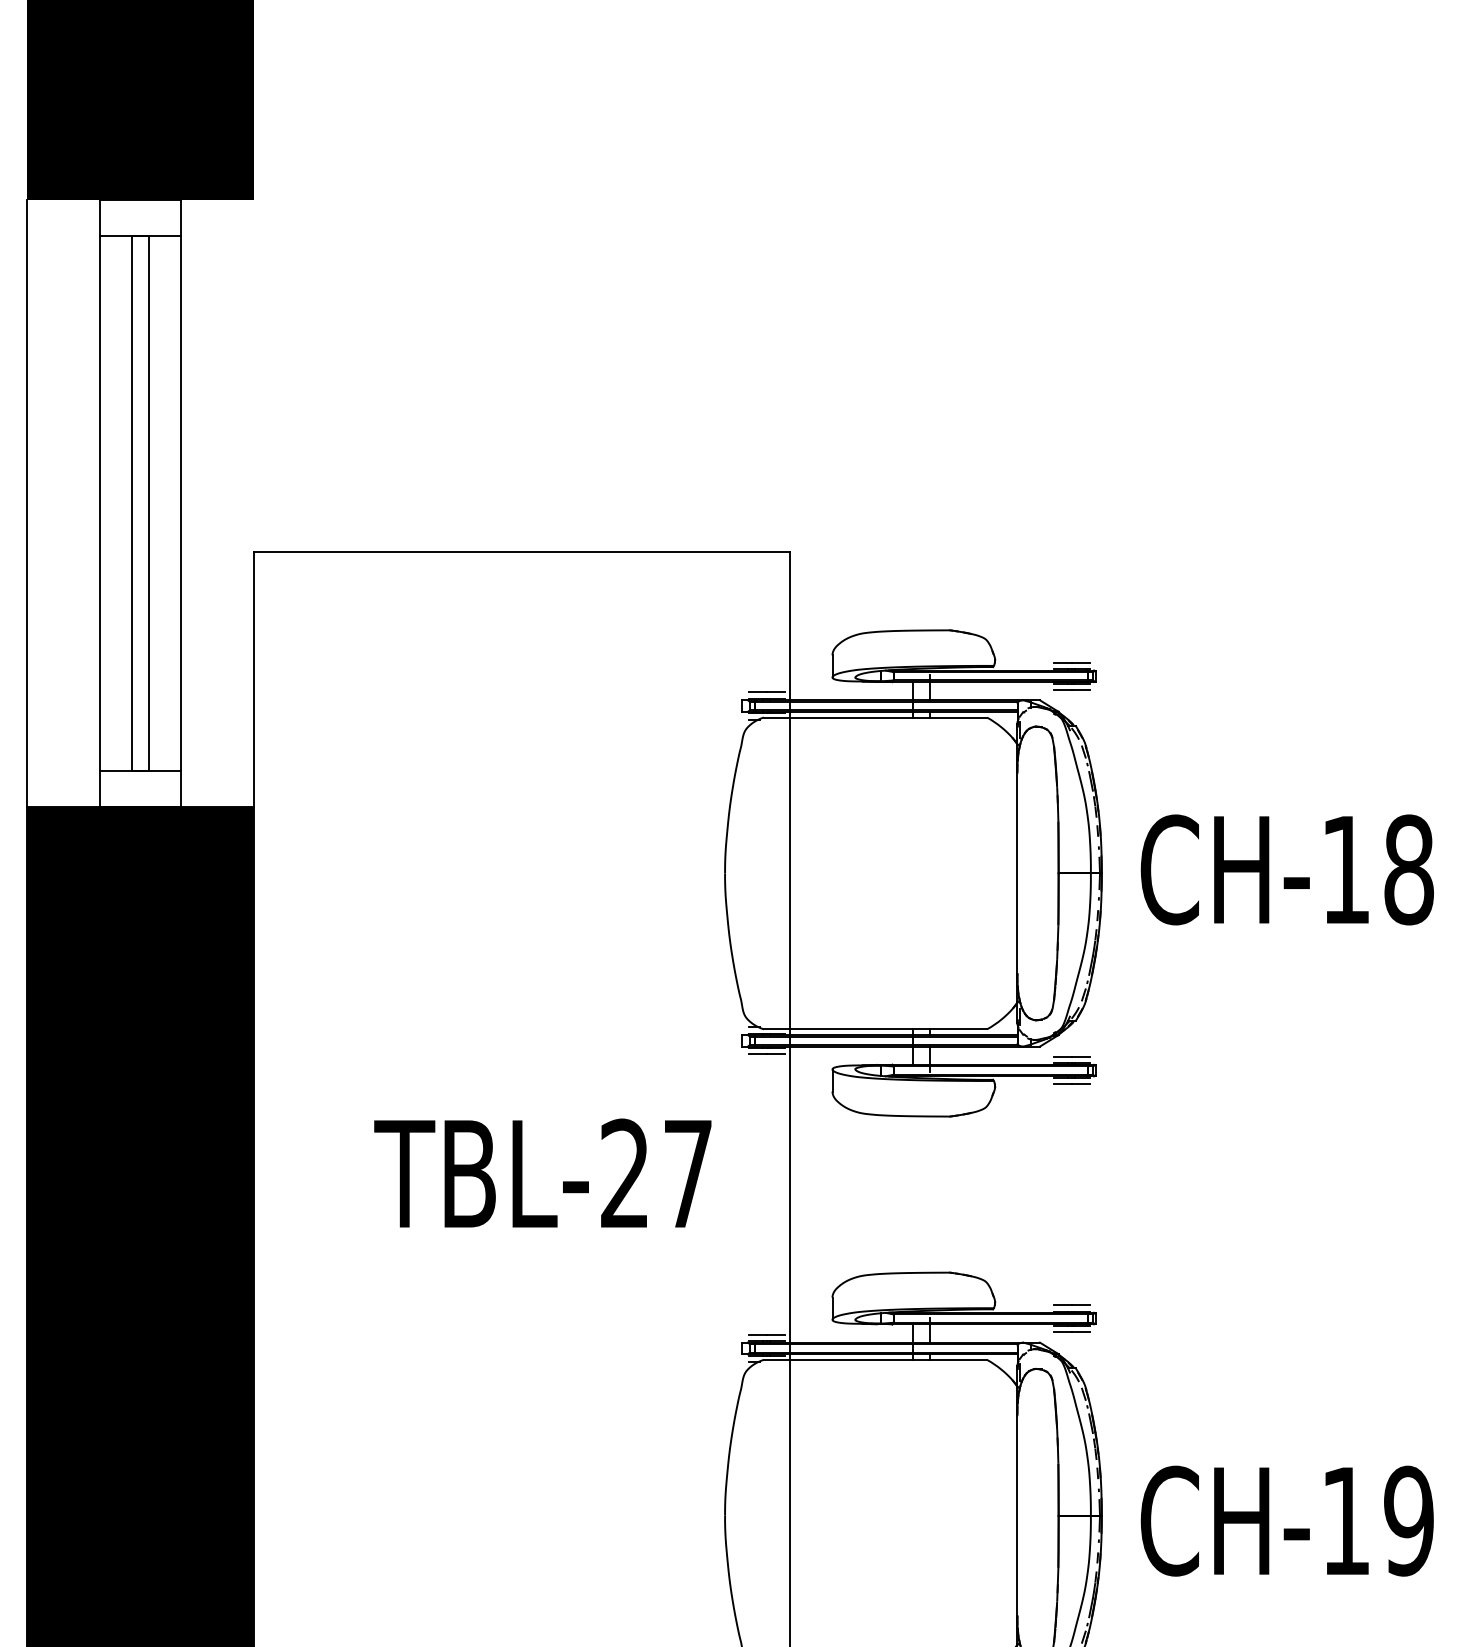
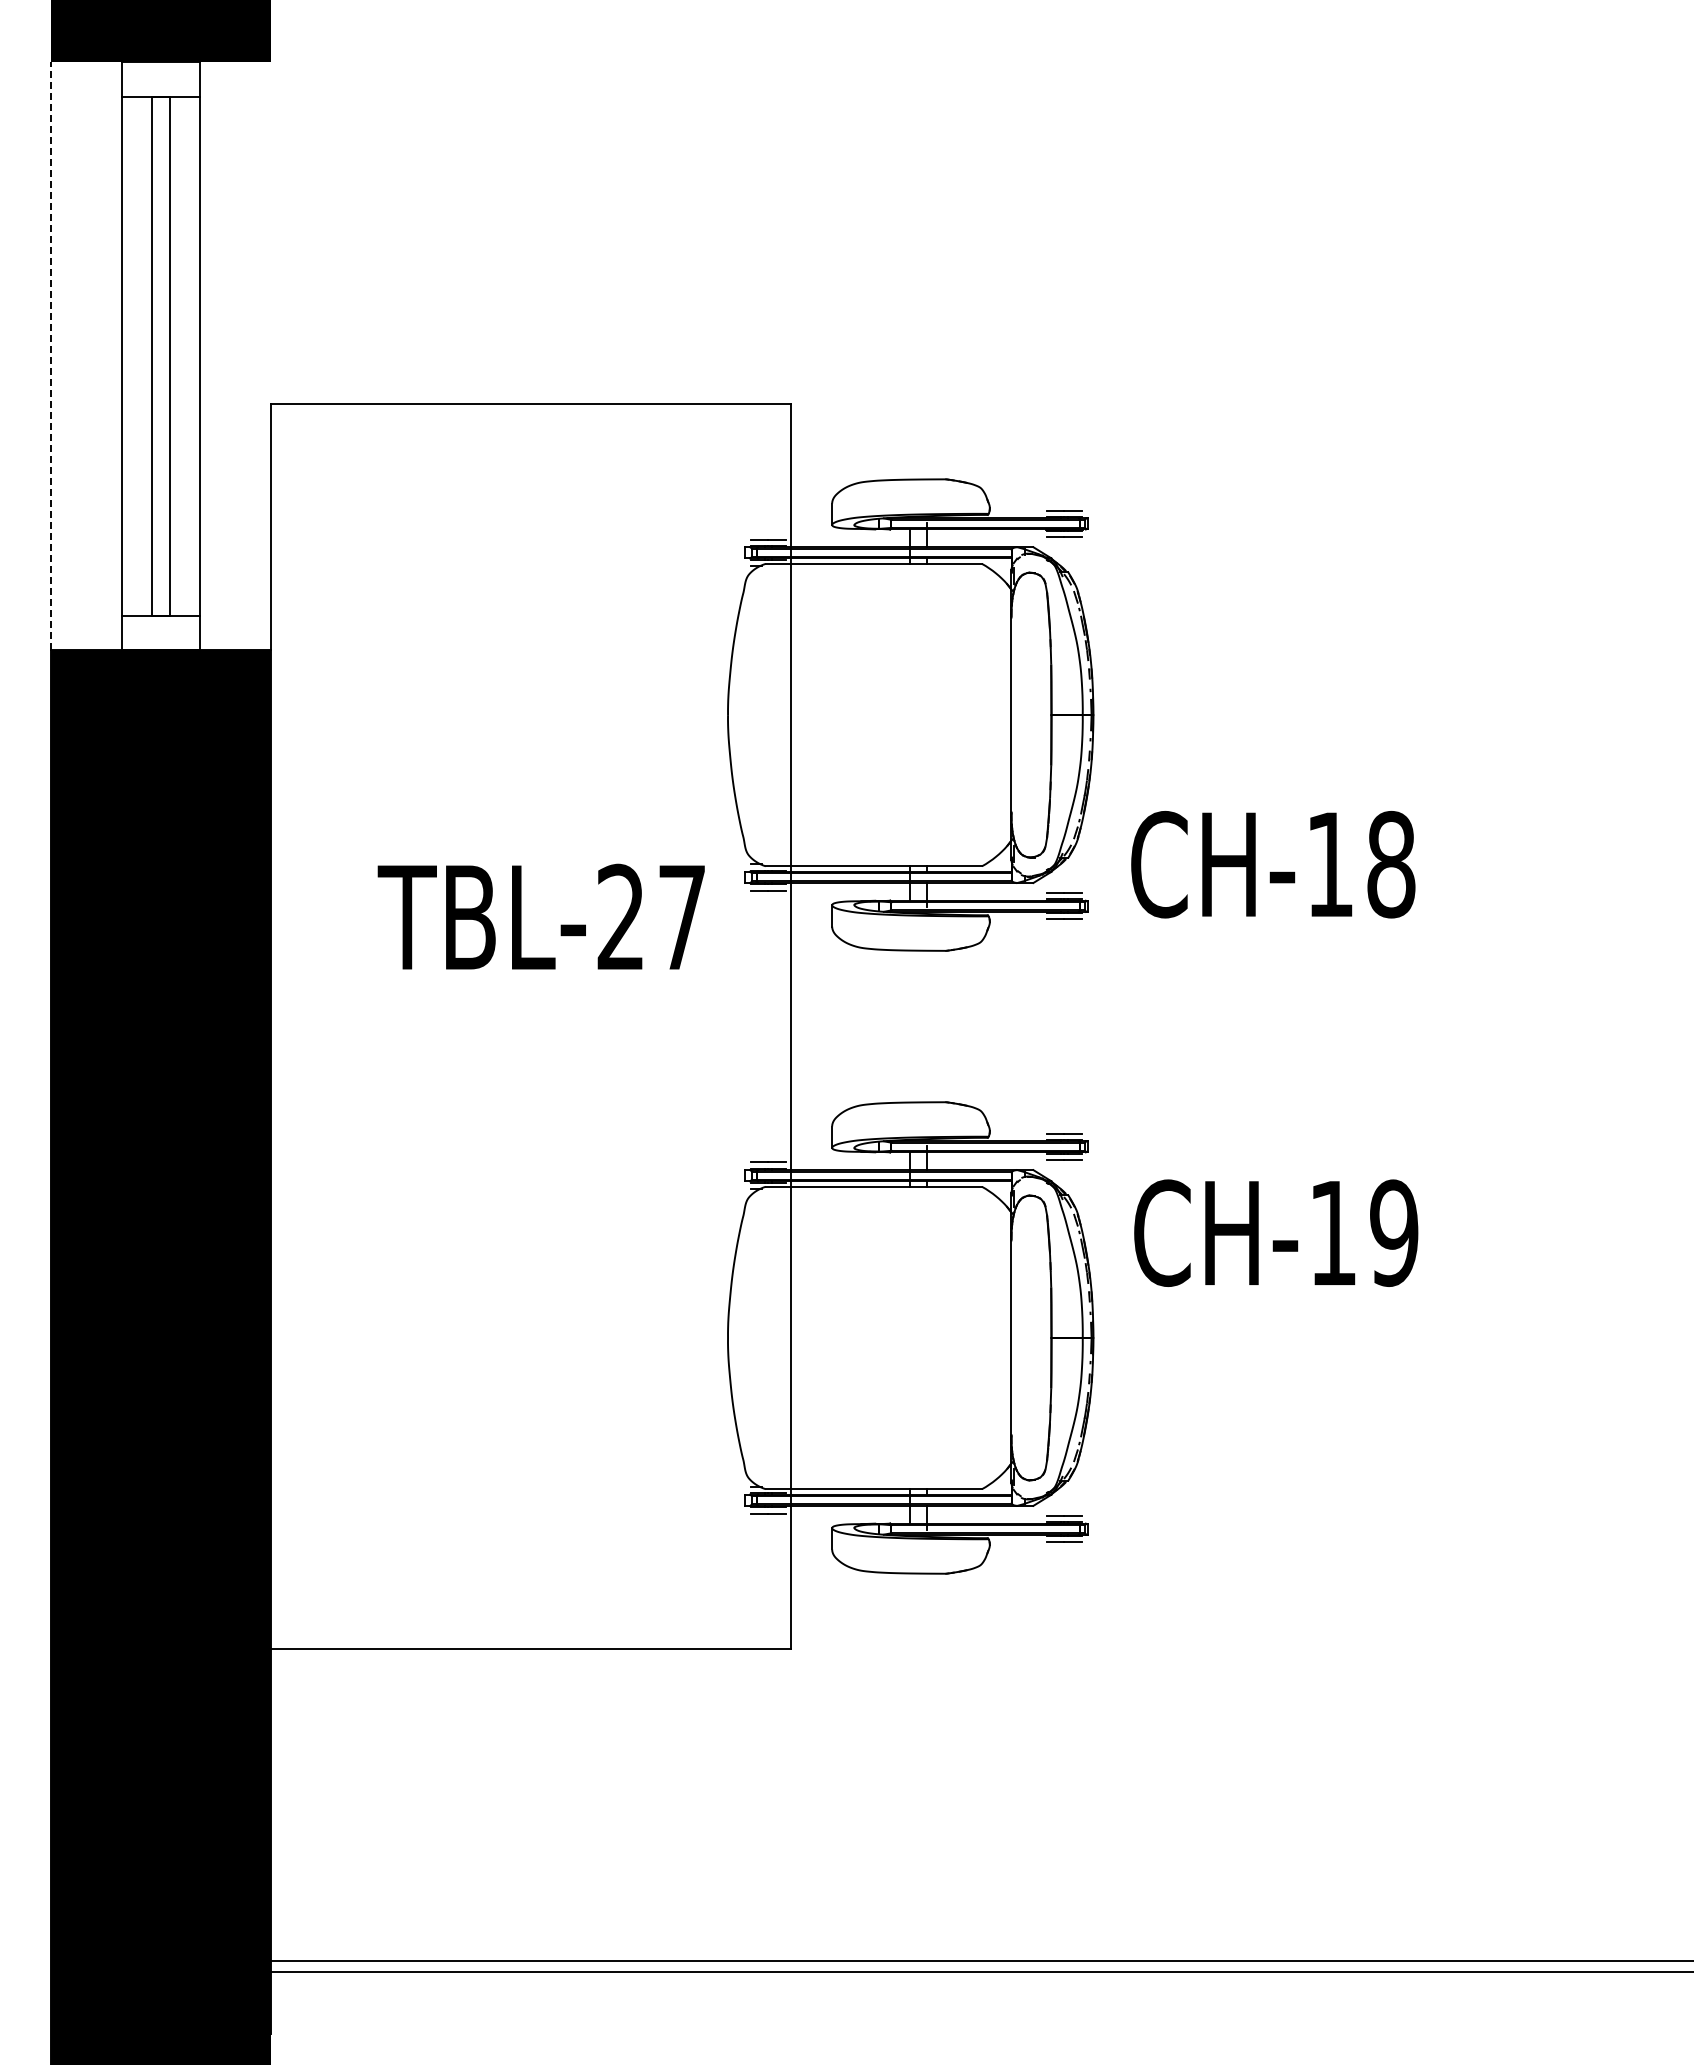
line: (26, 502) -> (50, 355), solid -> dashed
text: (1287, 869) -> (1273, 864), moved
text: (542, 1172) -> (540, 916), moved
text: (1287, 1520) -> (1276, 1232), moved

